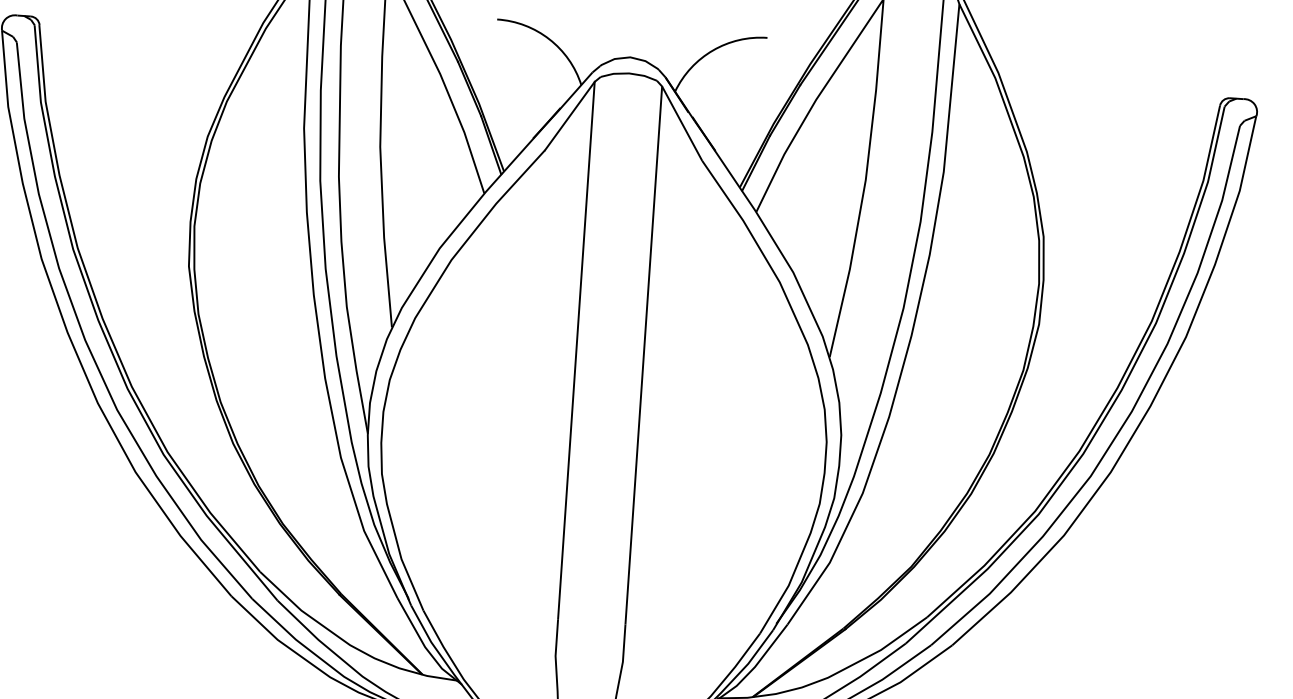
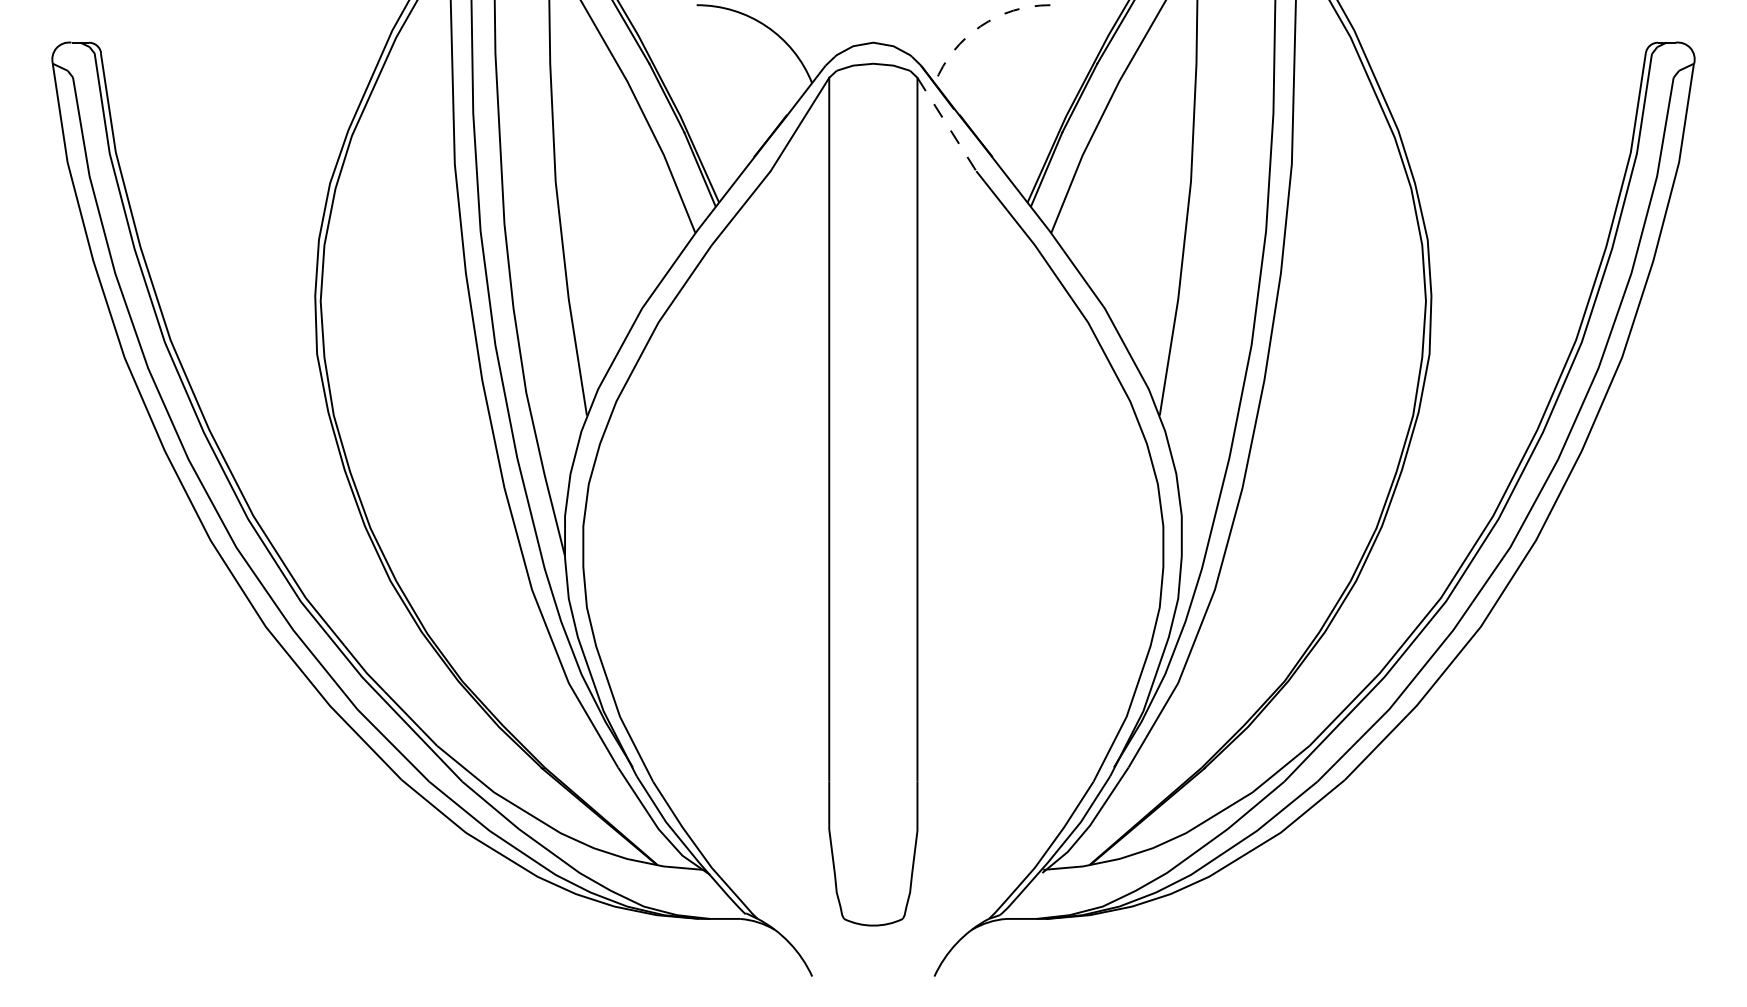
arc: (712, 50) -> (980, 26), solid -> dashed
line: (682, 123) -> (947, 124), solid -> dashed

